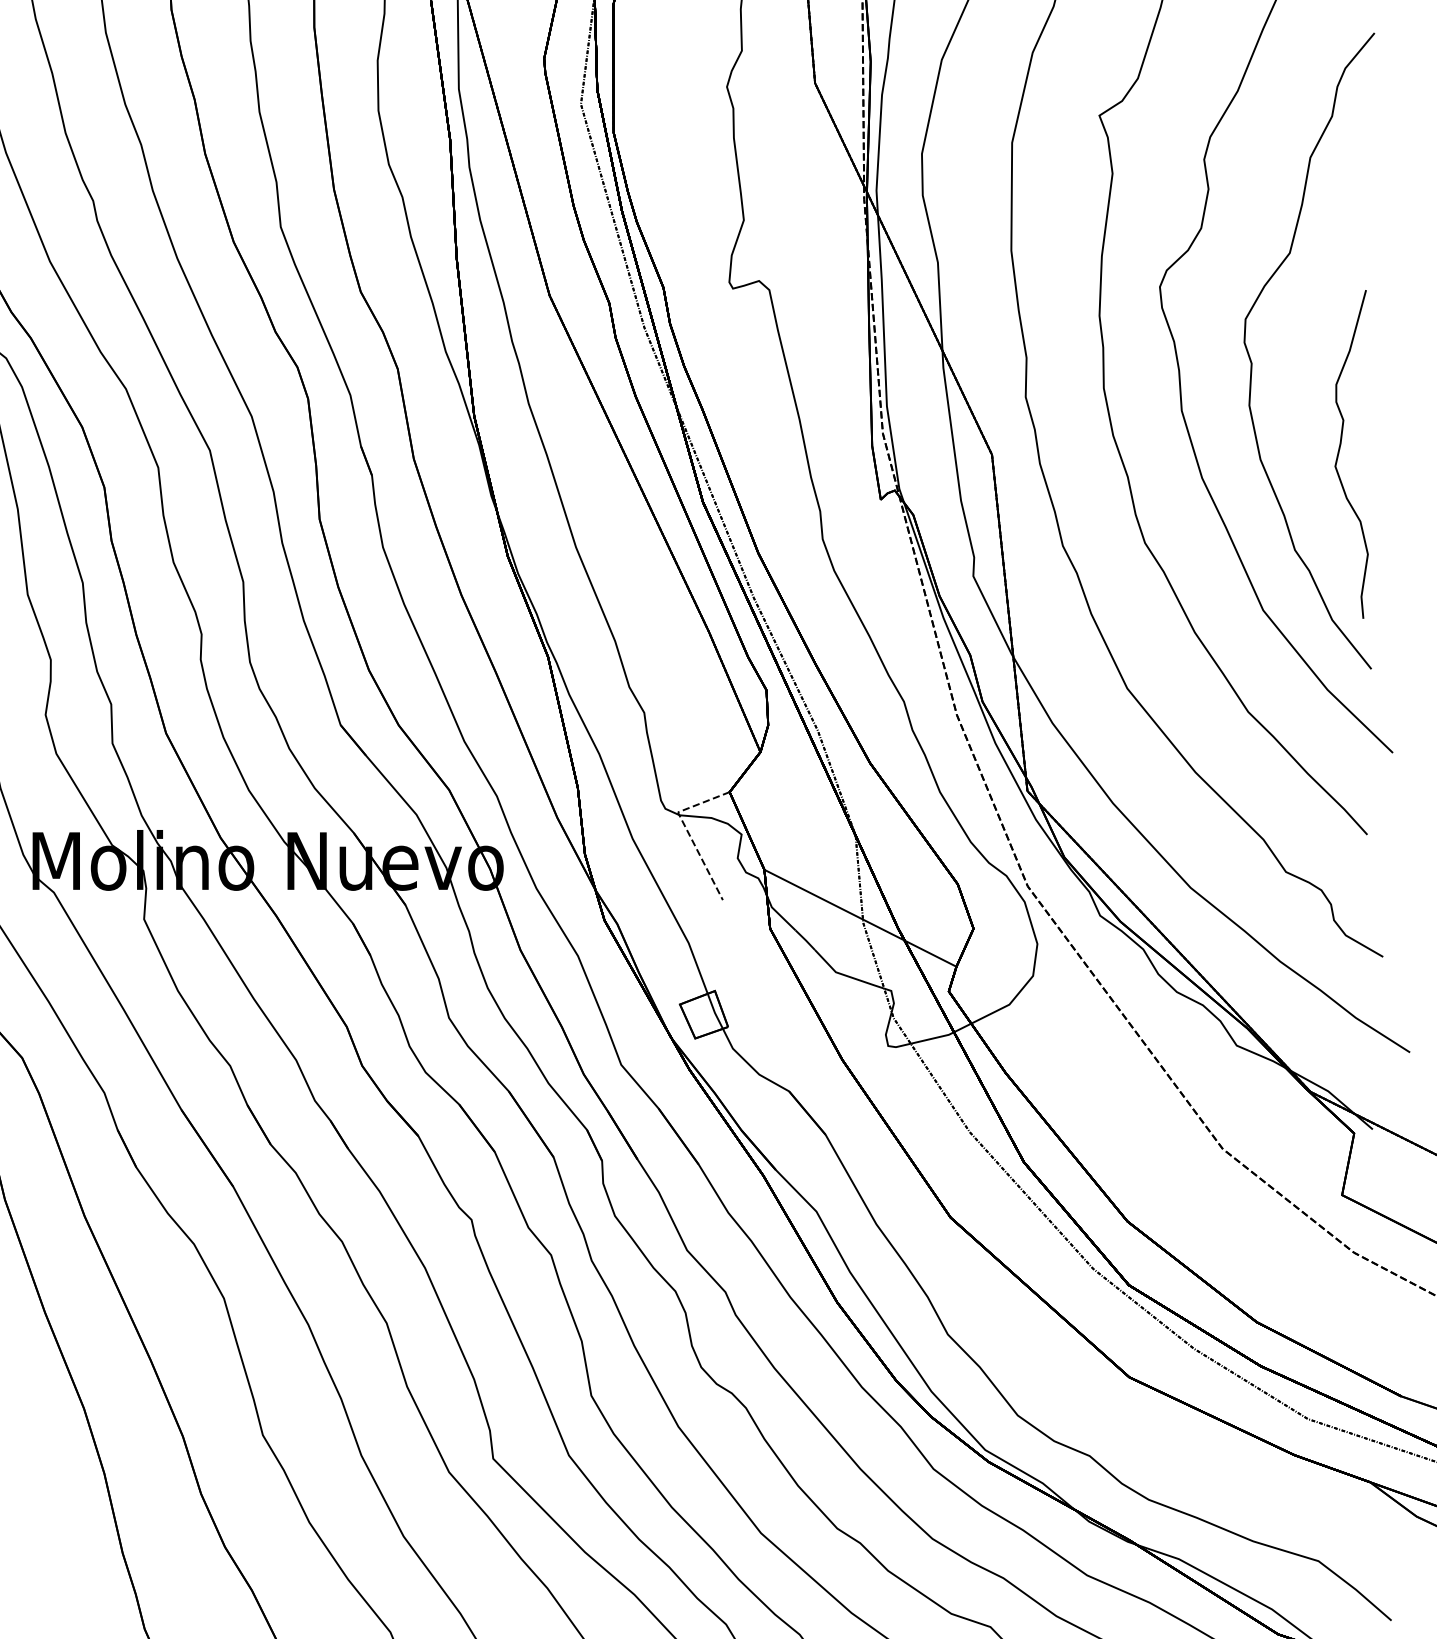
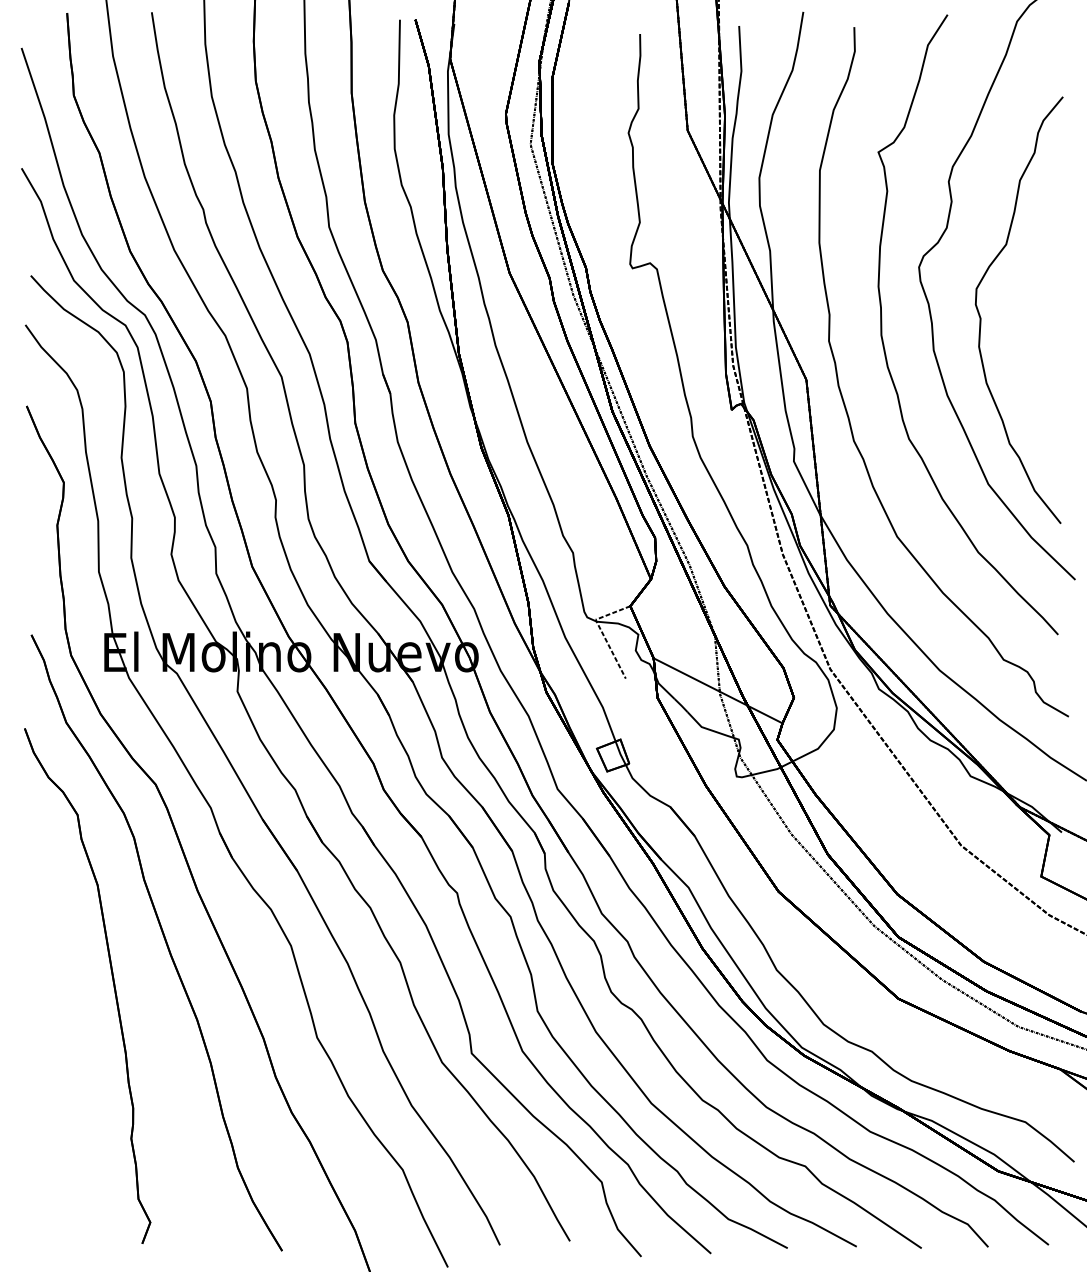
part: (1340, 449) -> (1040, 376), removed

